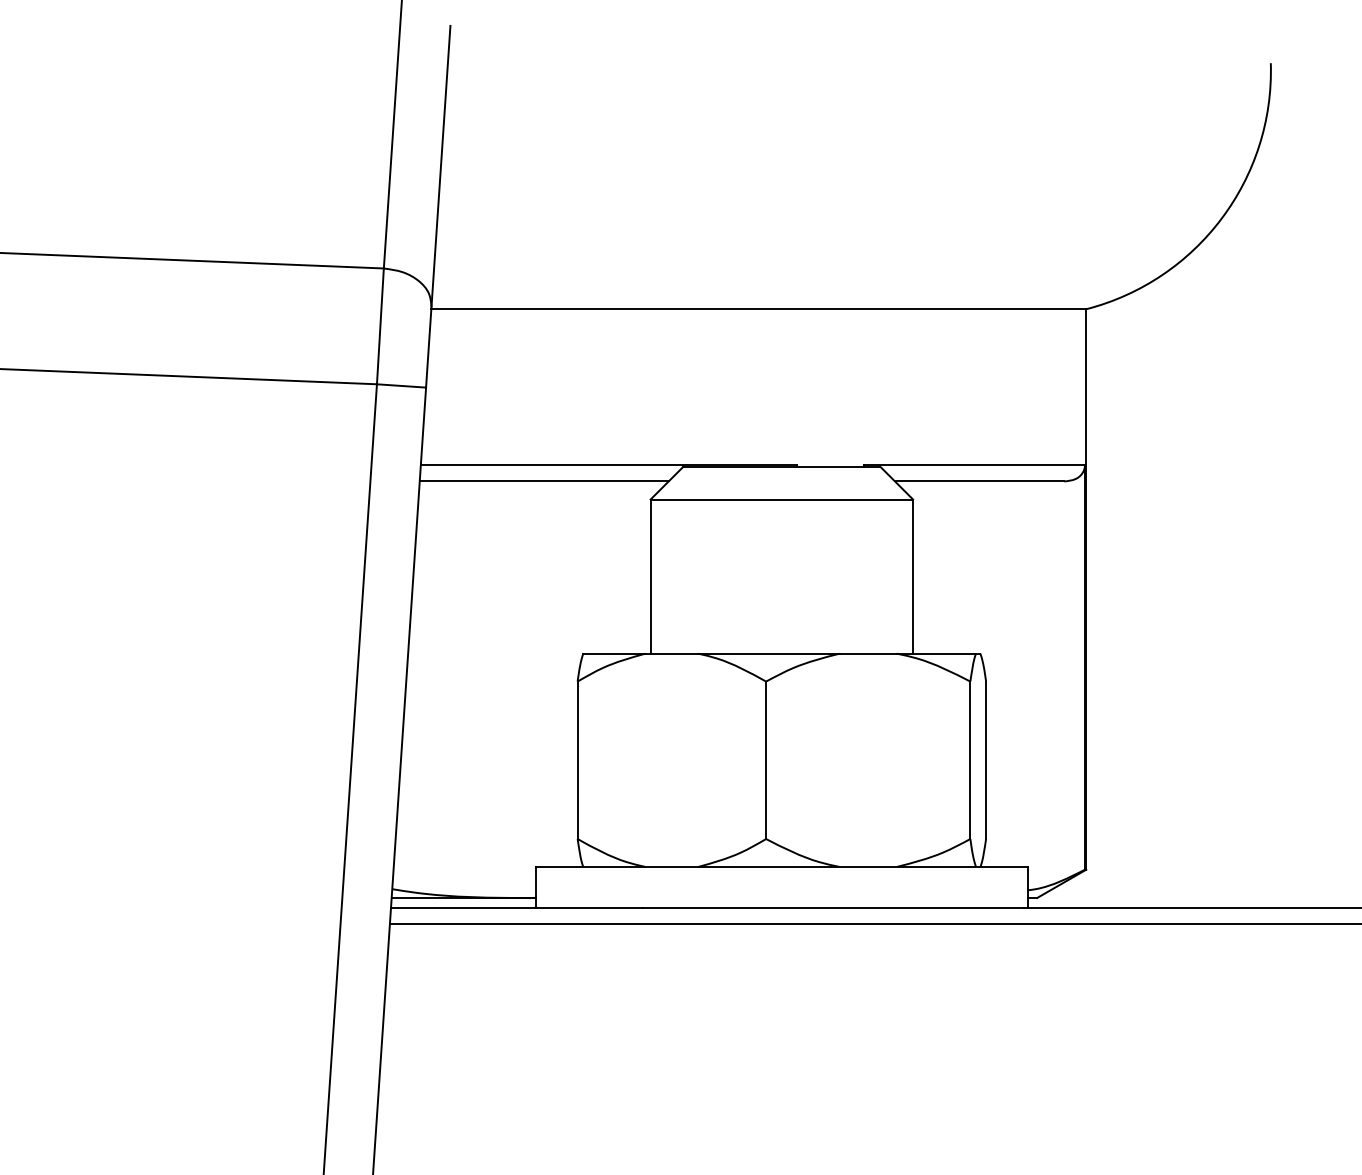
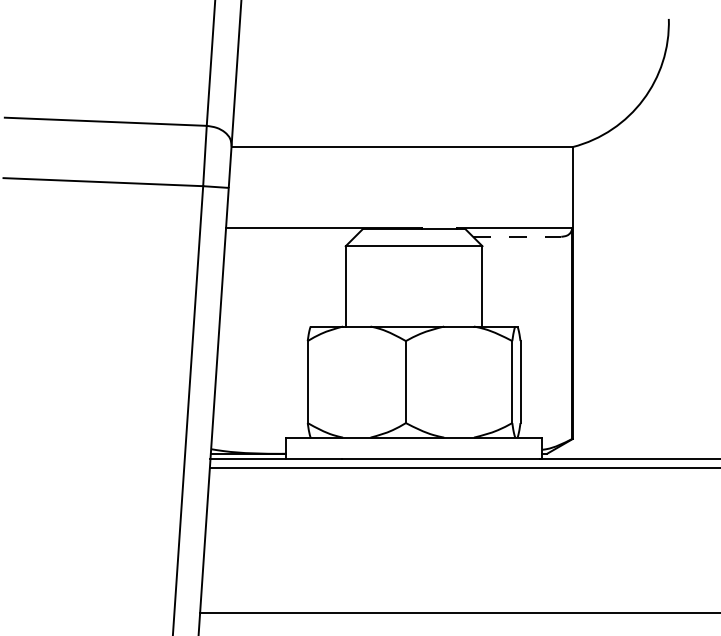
line: (544, 480) -> (290, 236), removed
line: (980, 480) -> (517, 236), solid -> dashed

